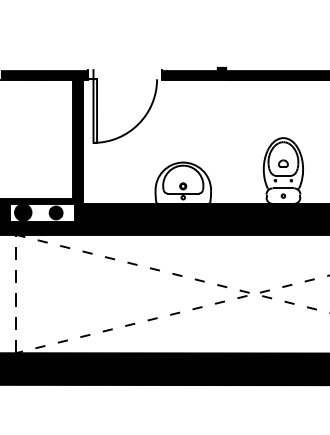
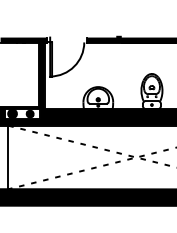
line: (15, 294) -> (8, 157), dashed -> solid

